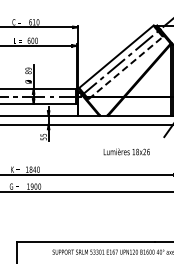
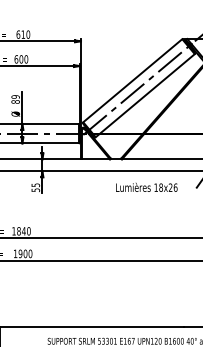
line: (126, 67) -> (146, 94), dashed -> solid
text: (126, 151) -> (146, 186), moved

